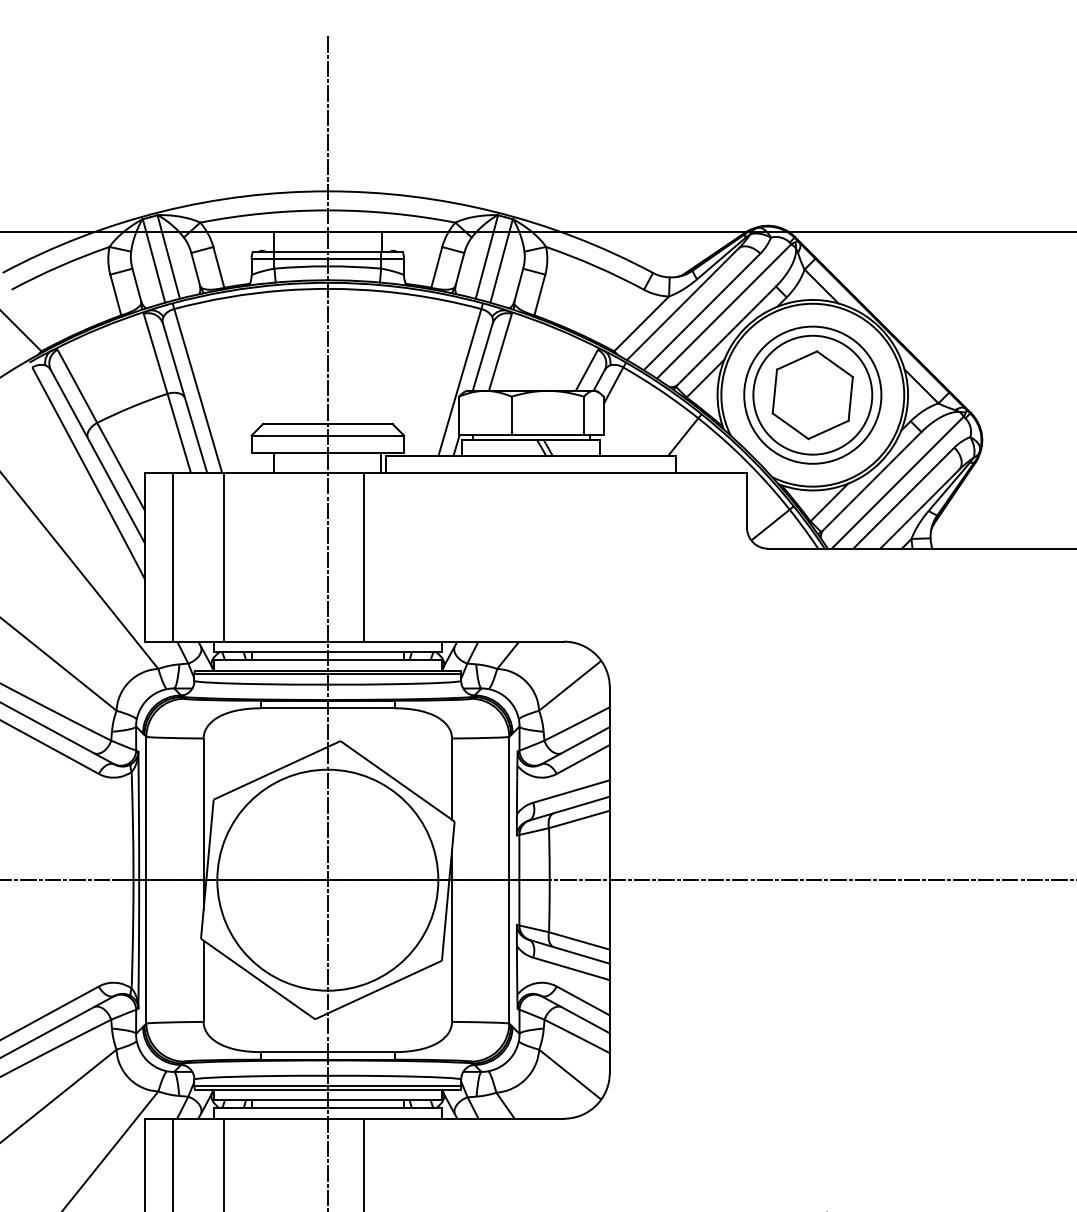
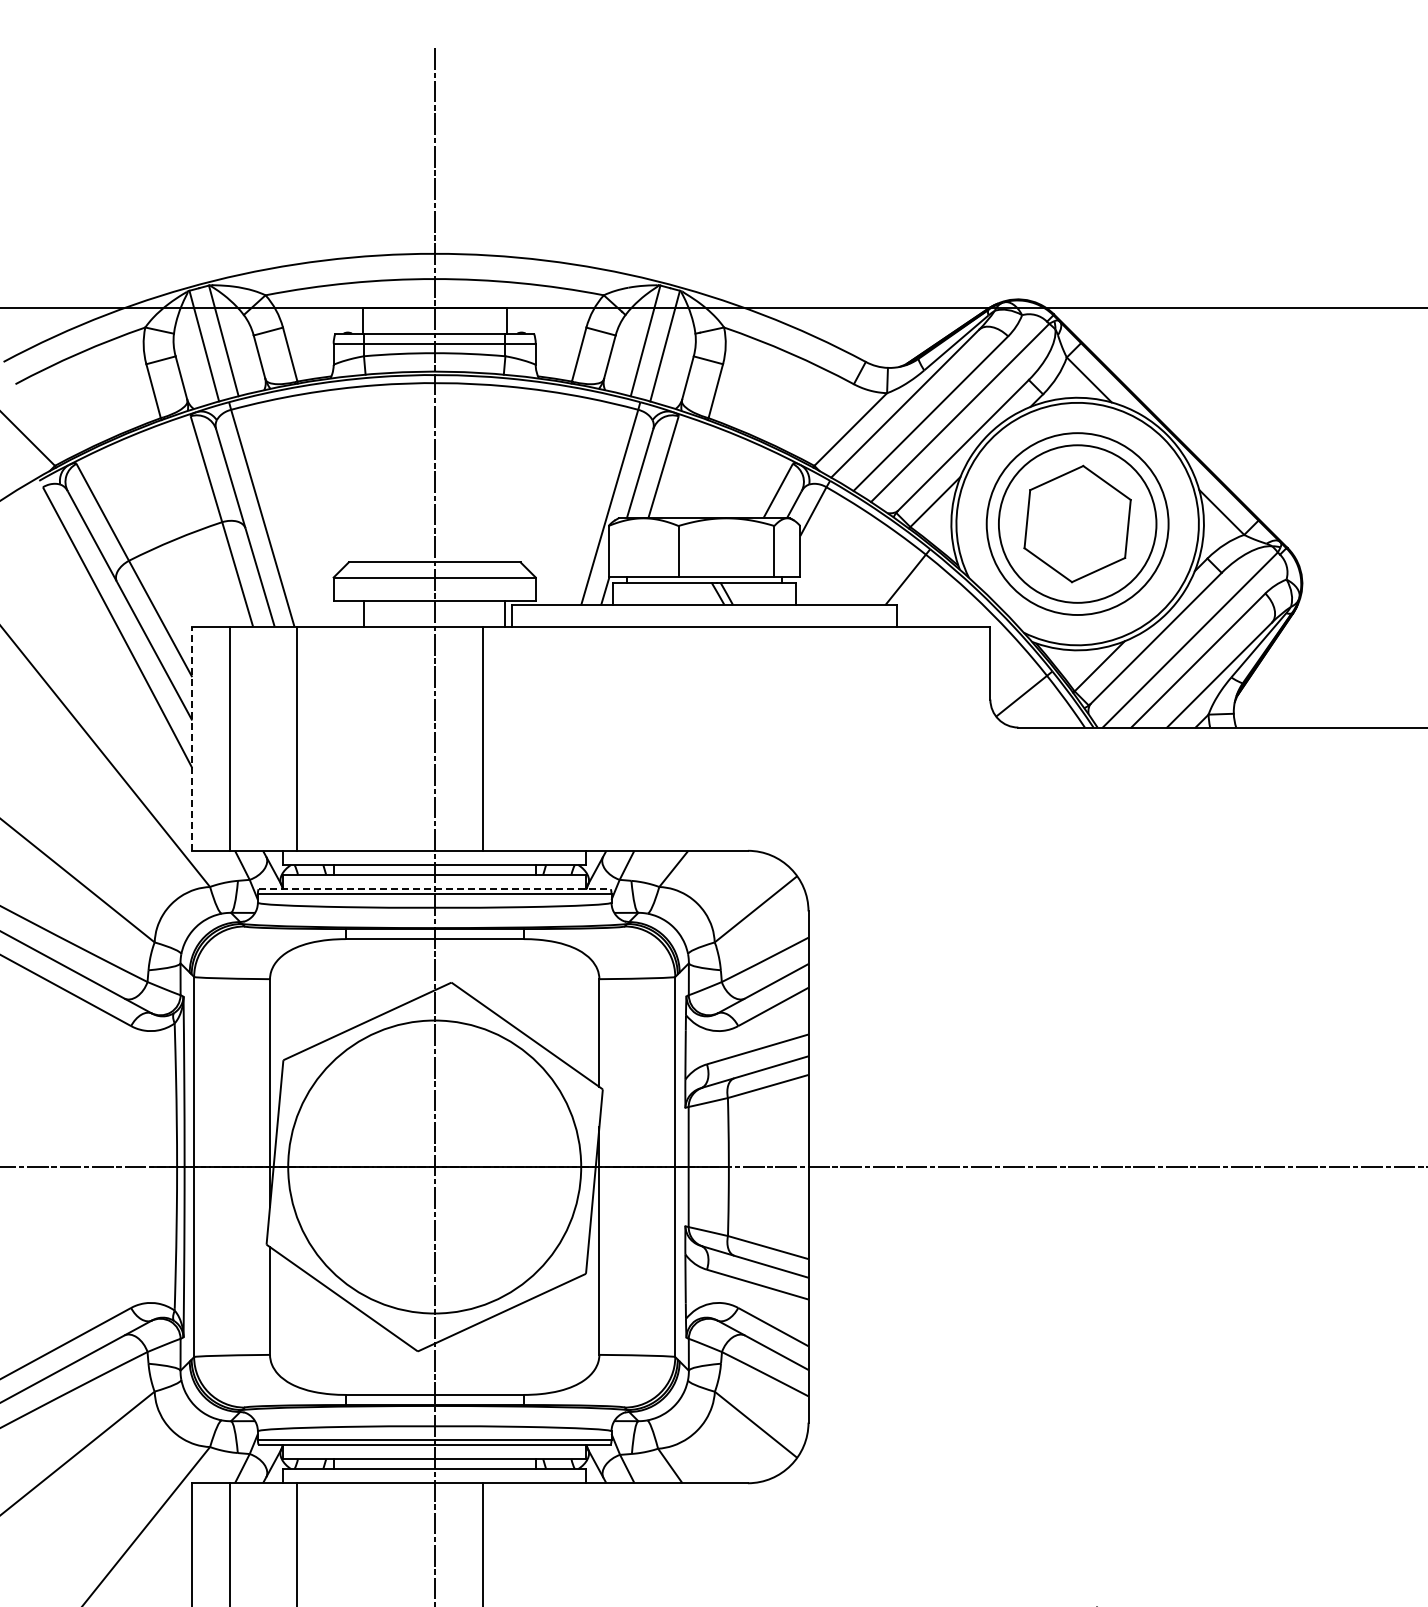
line: (145, 556) -> (192, 738), solid -> dashed
line: (328, 670) -> (435, 889), solid -> dashed

